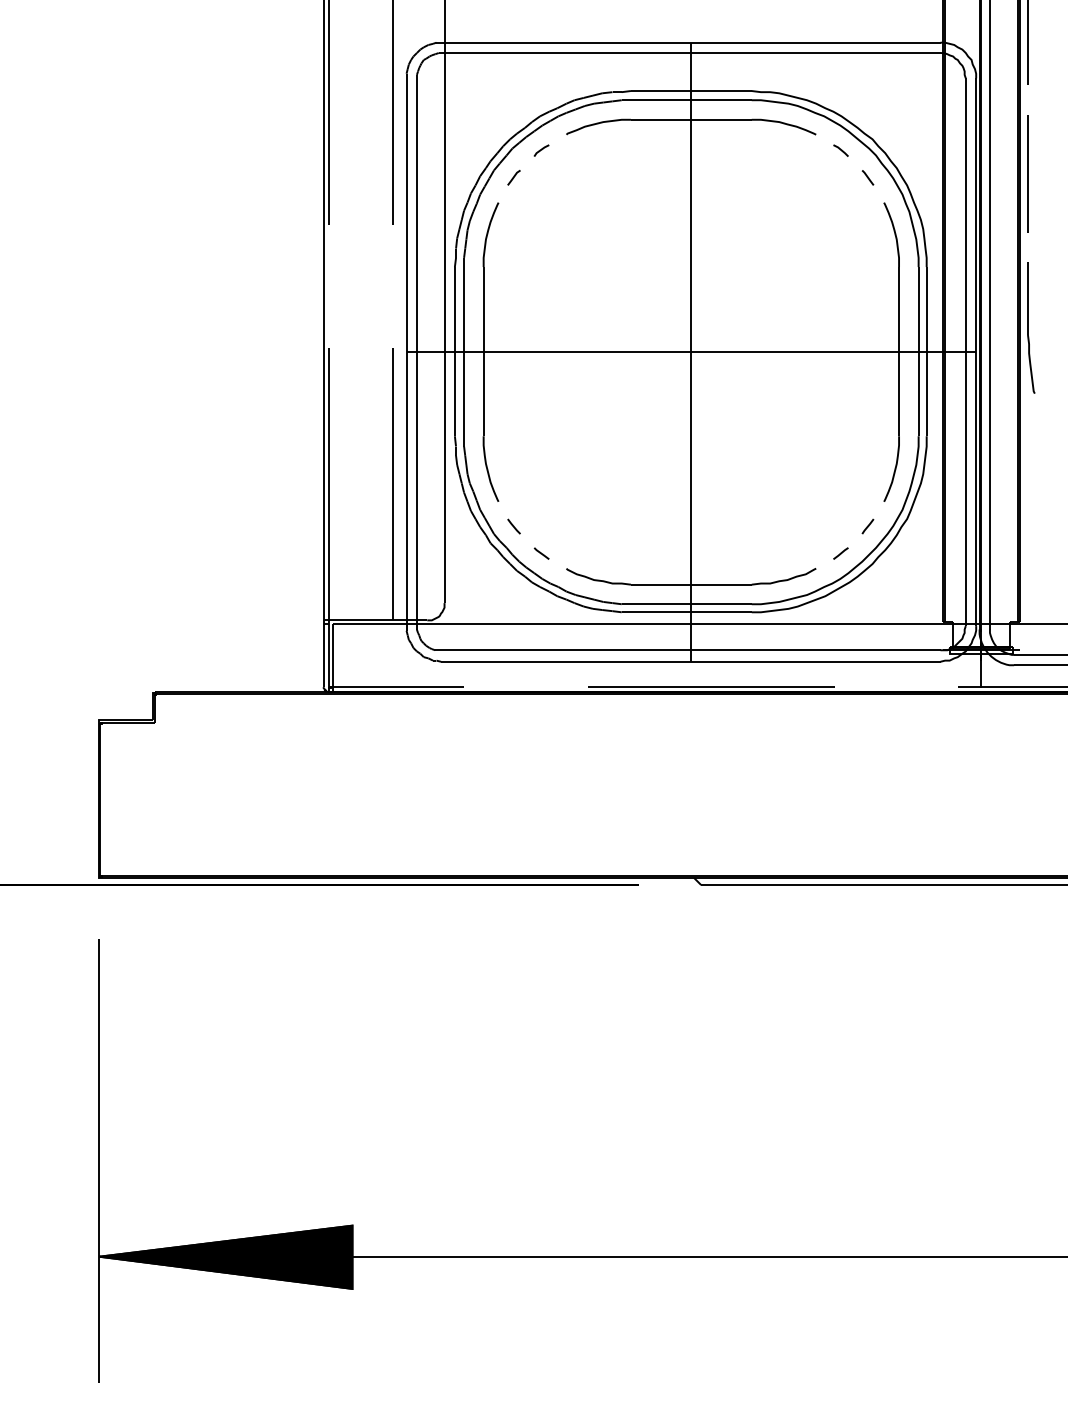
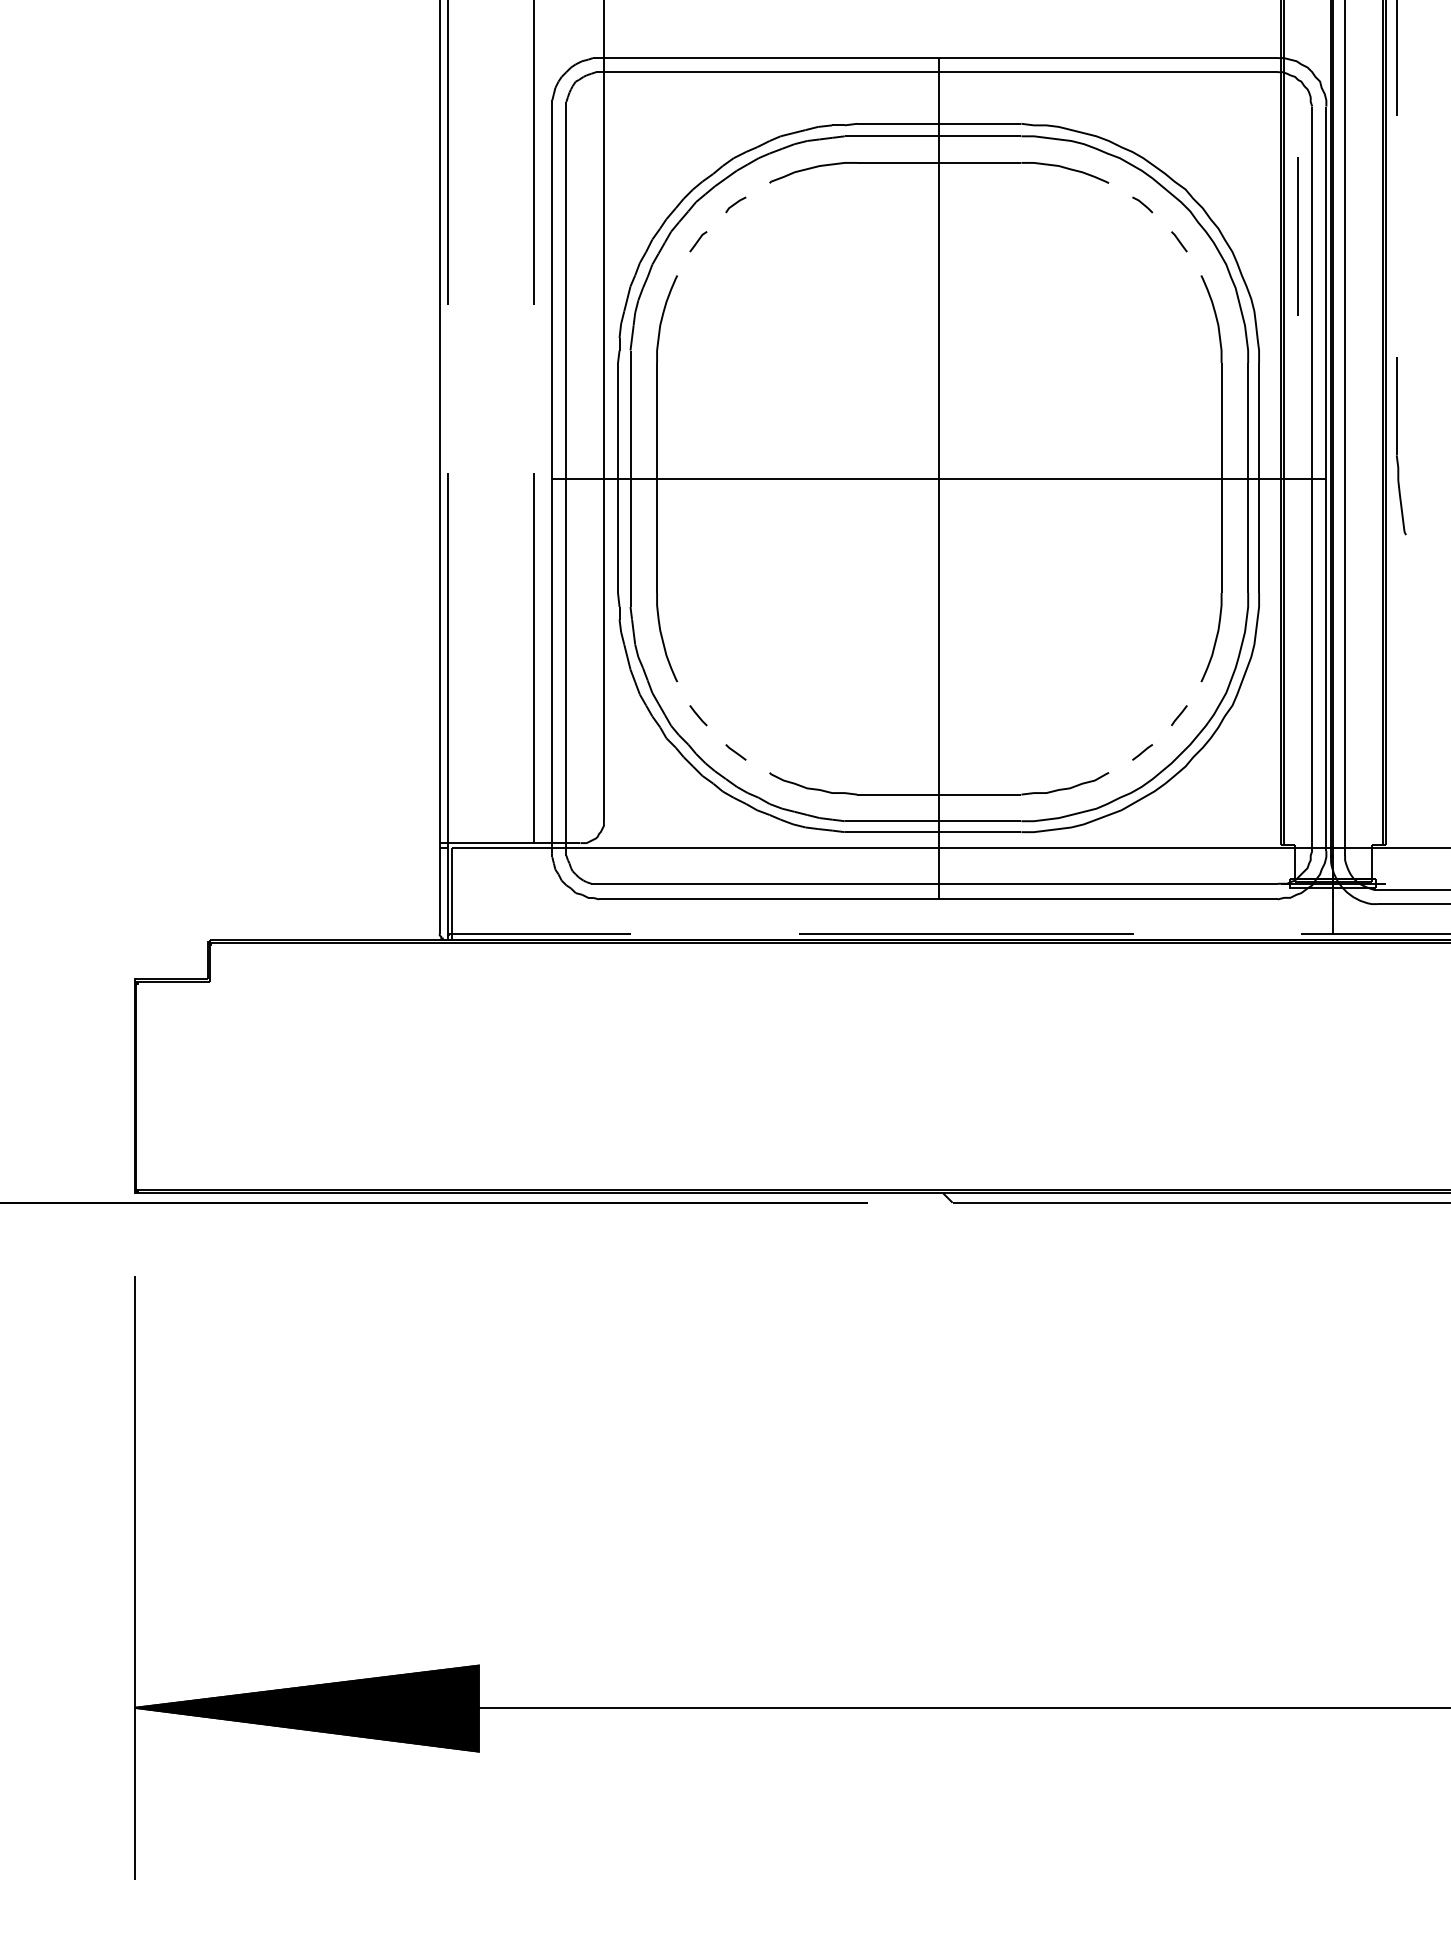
line: (1027, 173) -> (1297, 236), moved

